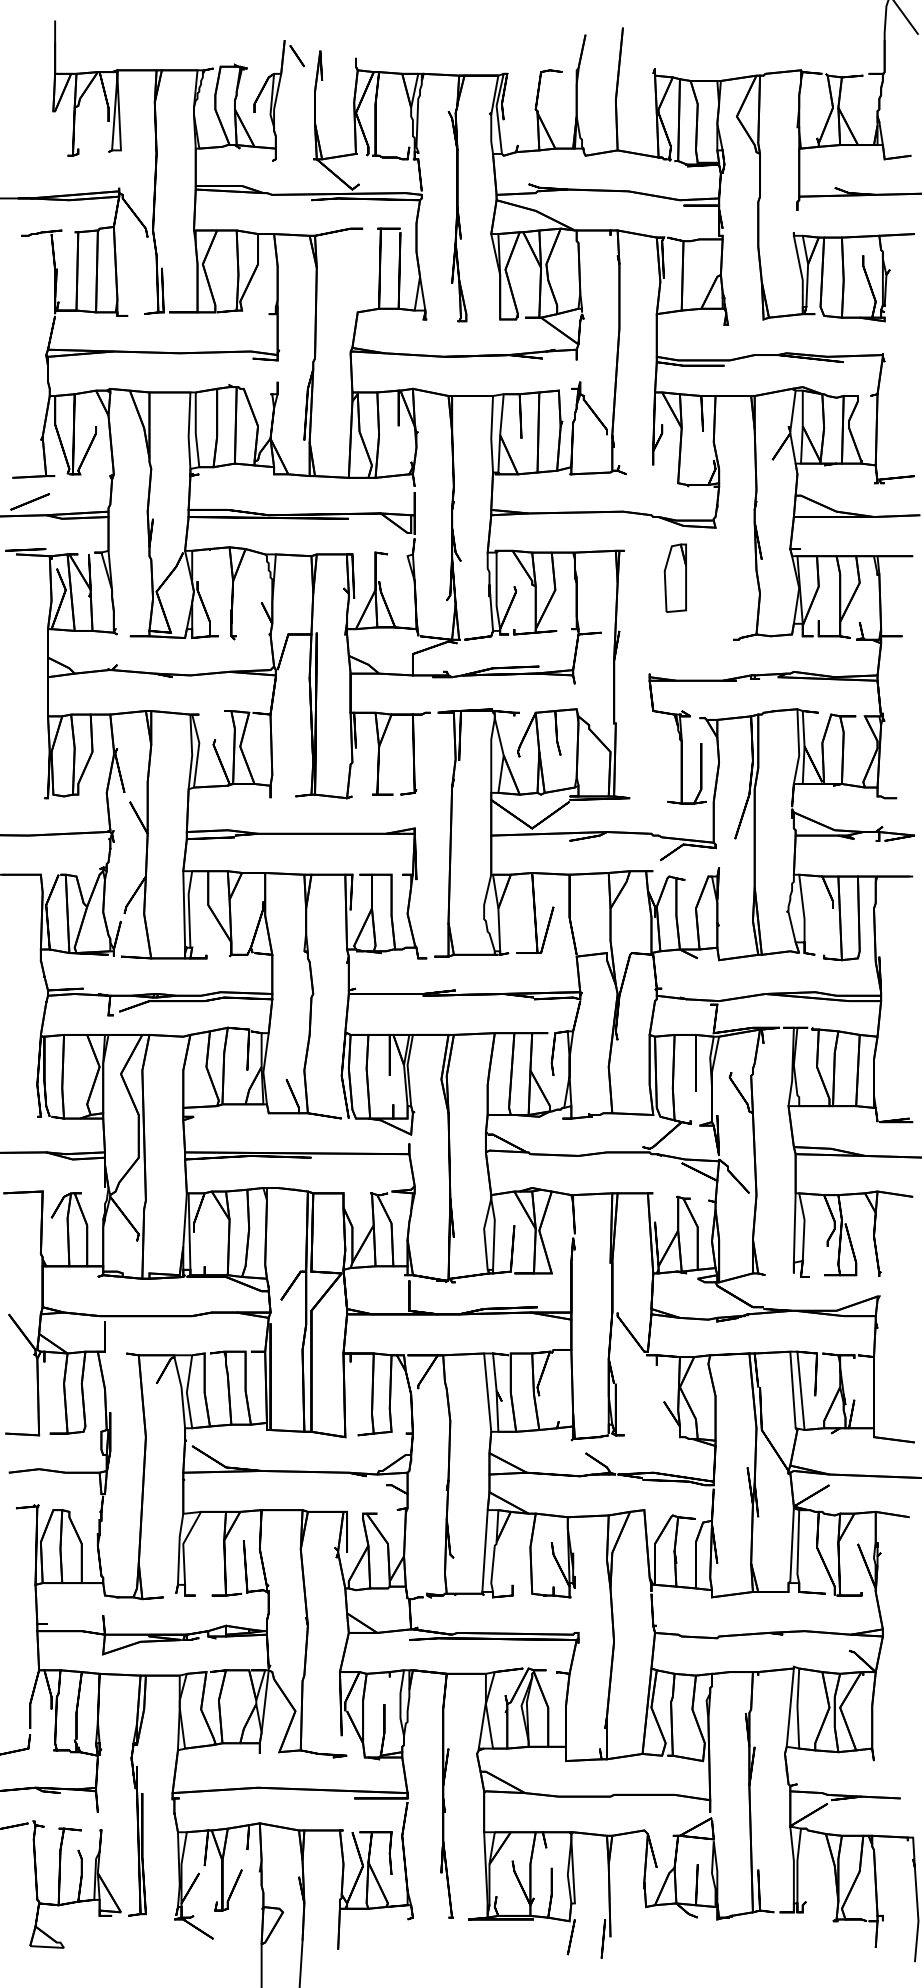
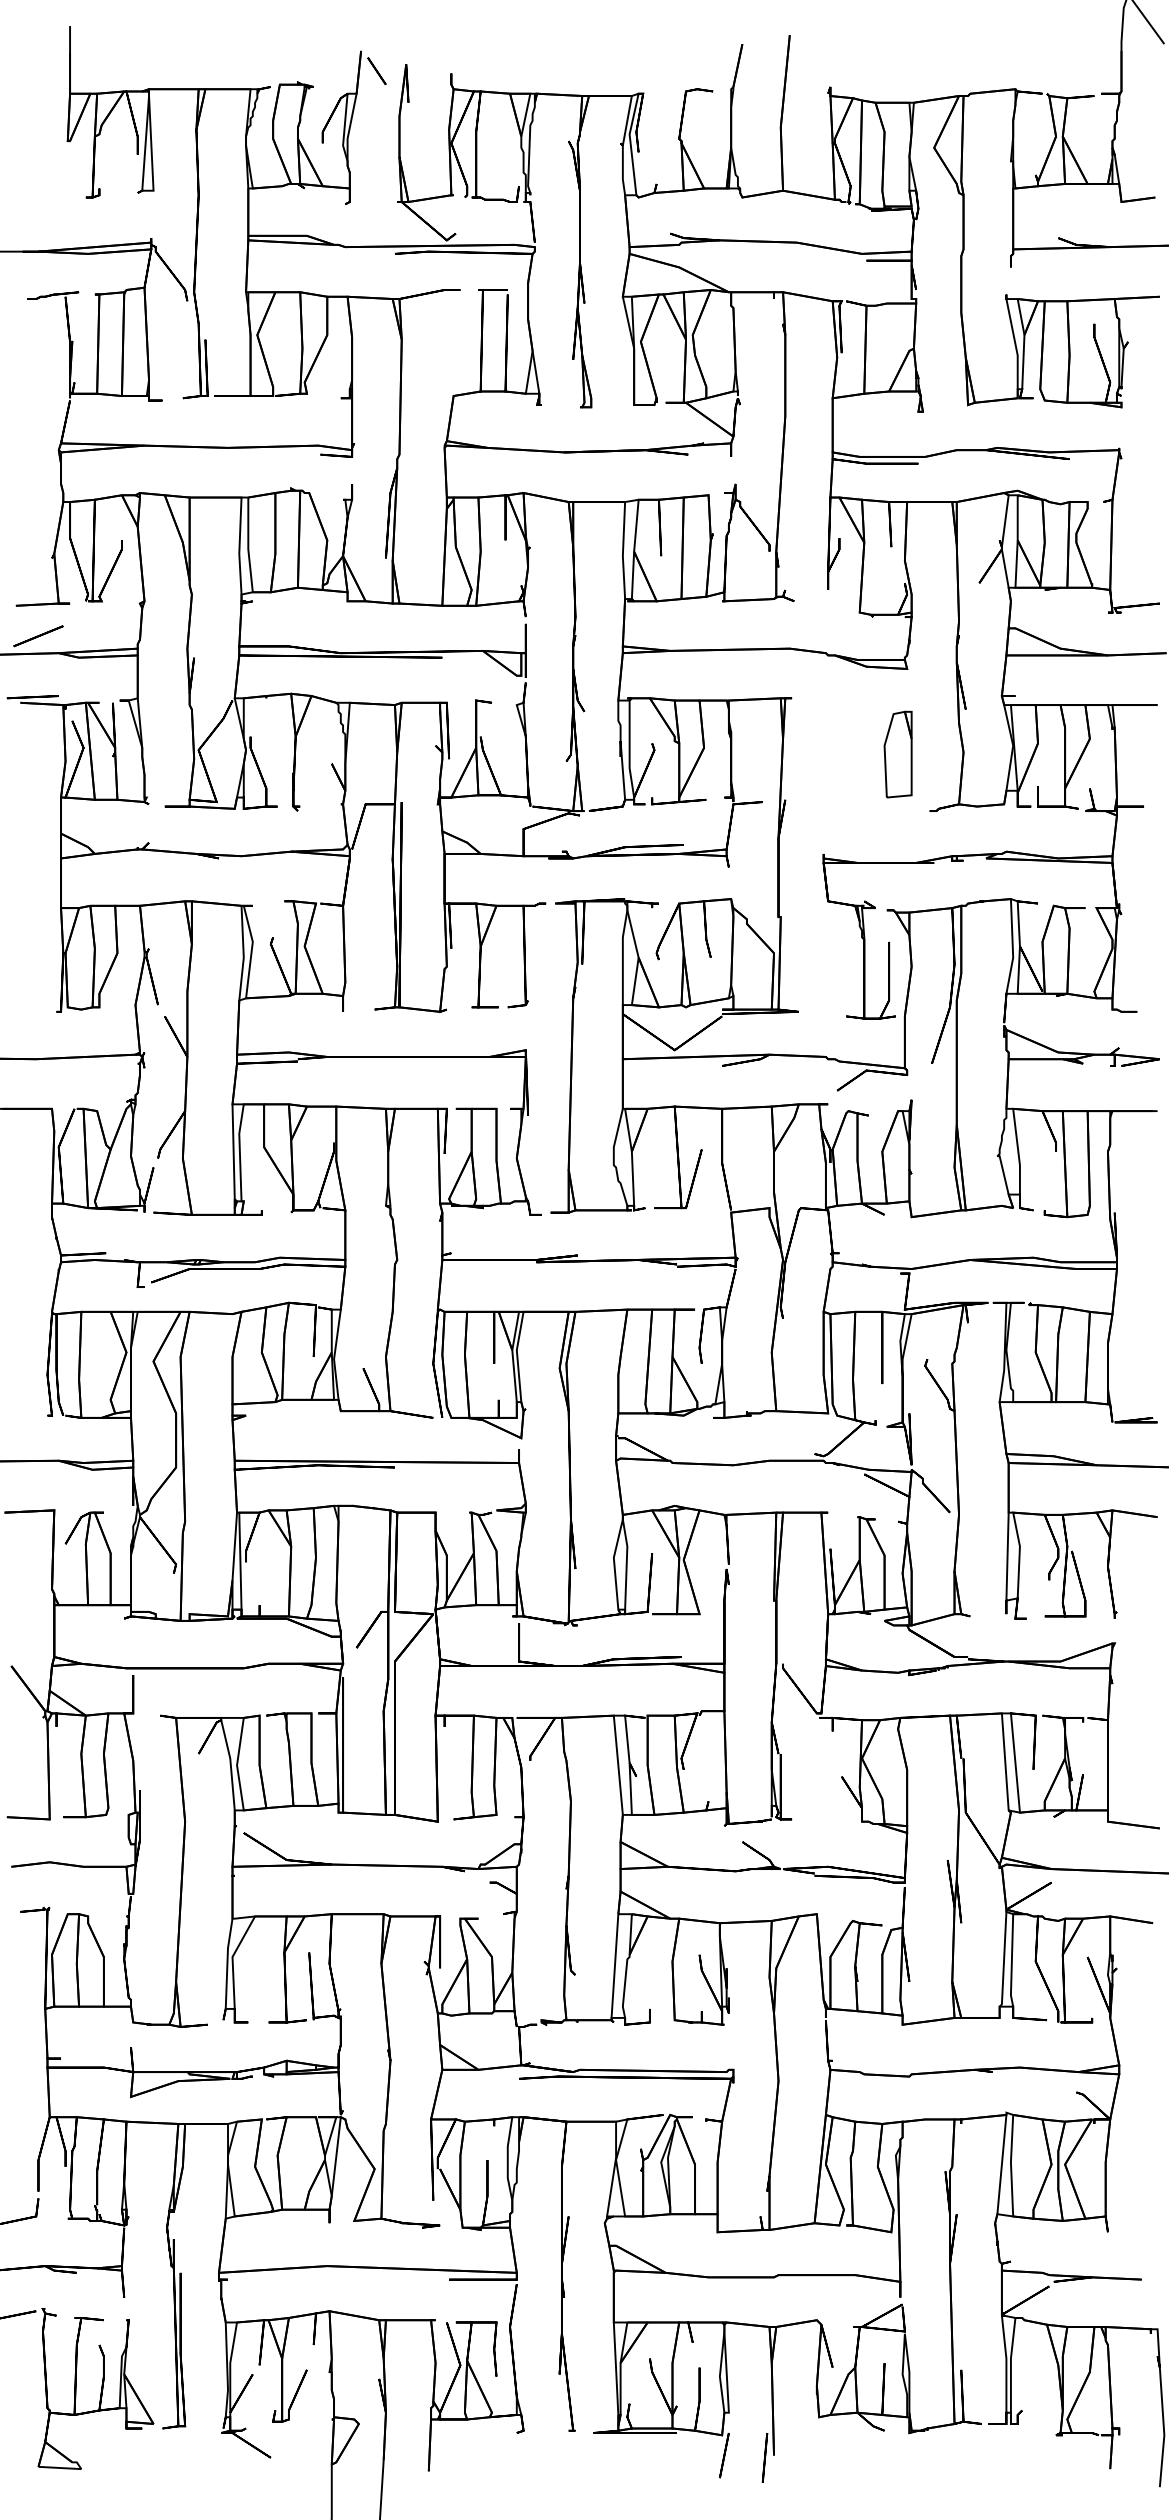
part: (674, 577) -> (896, 753), moved

